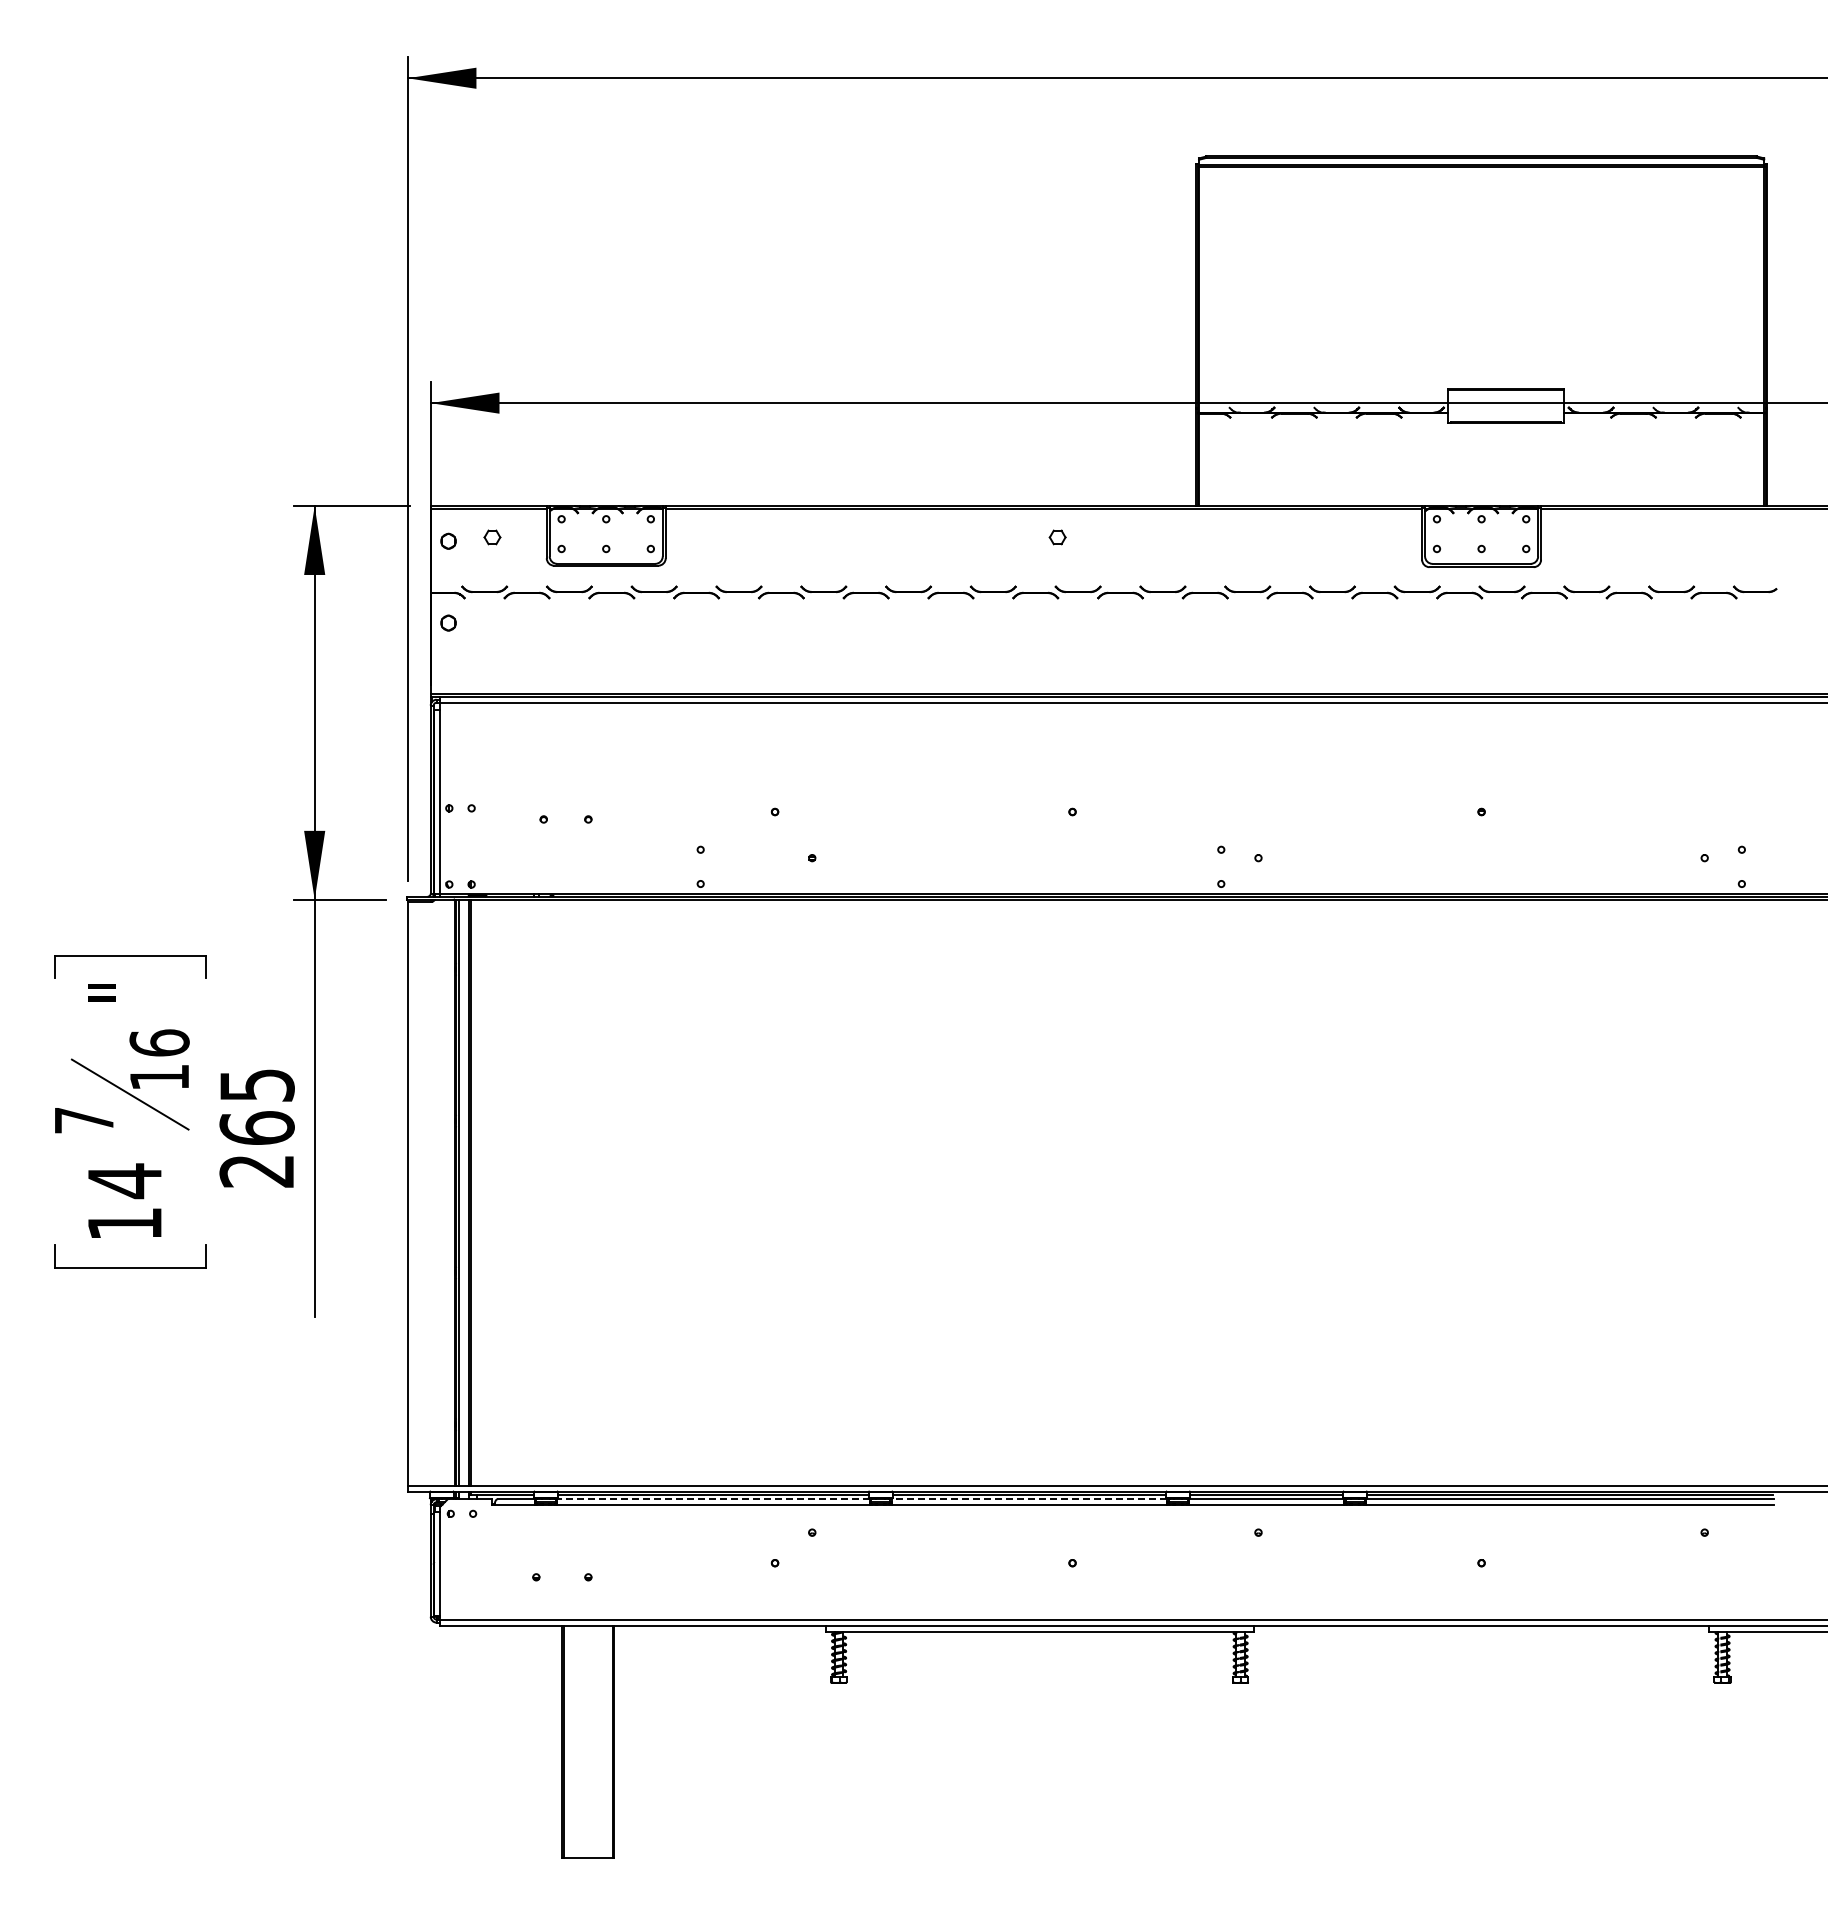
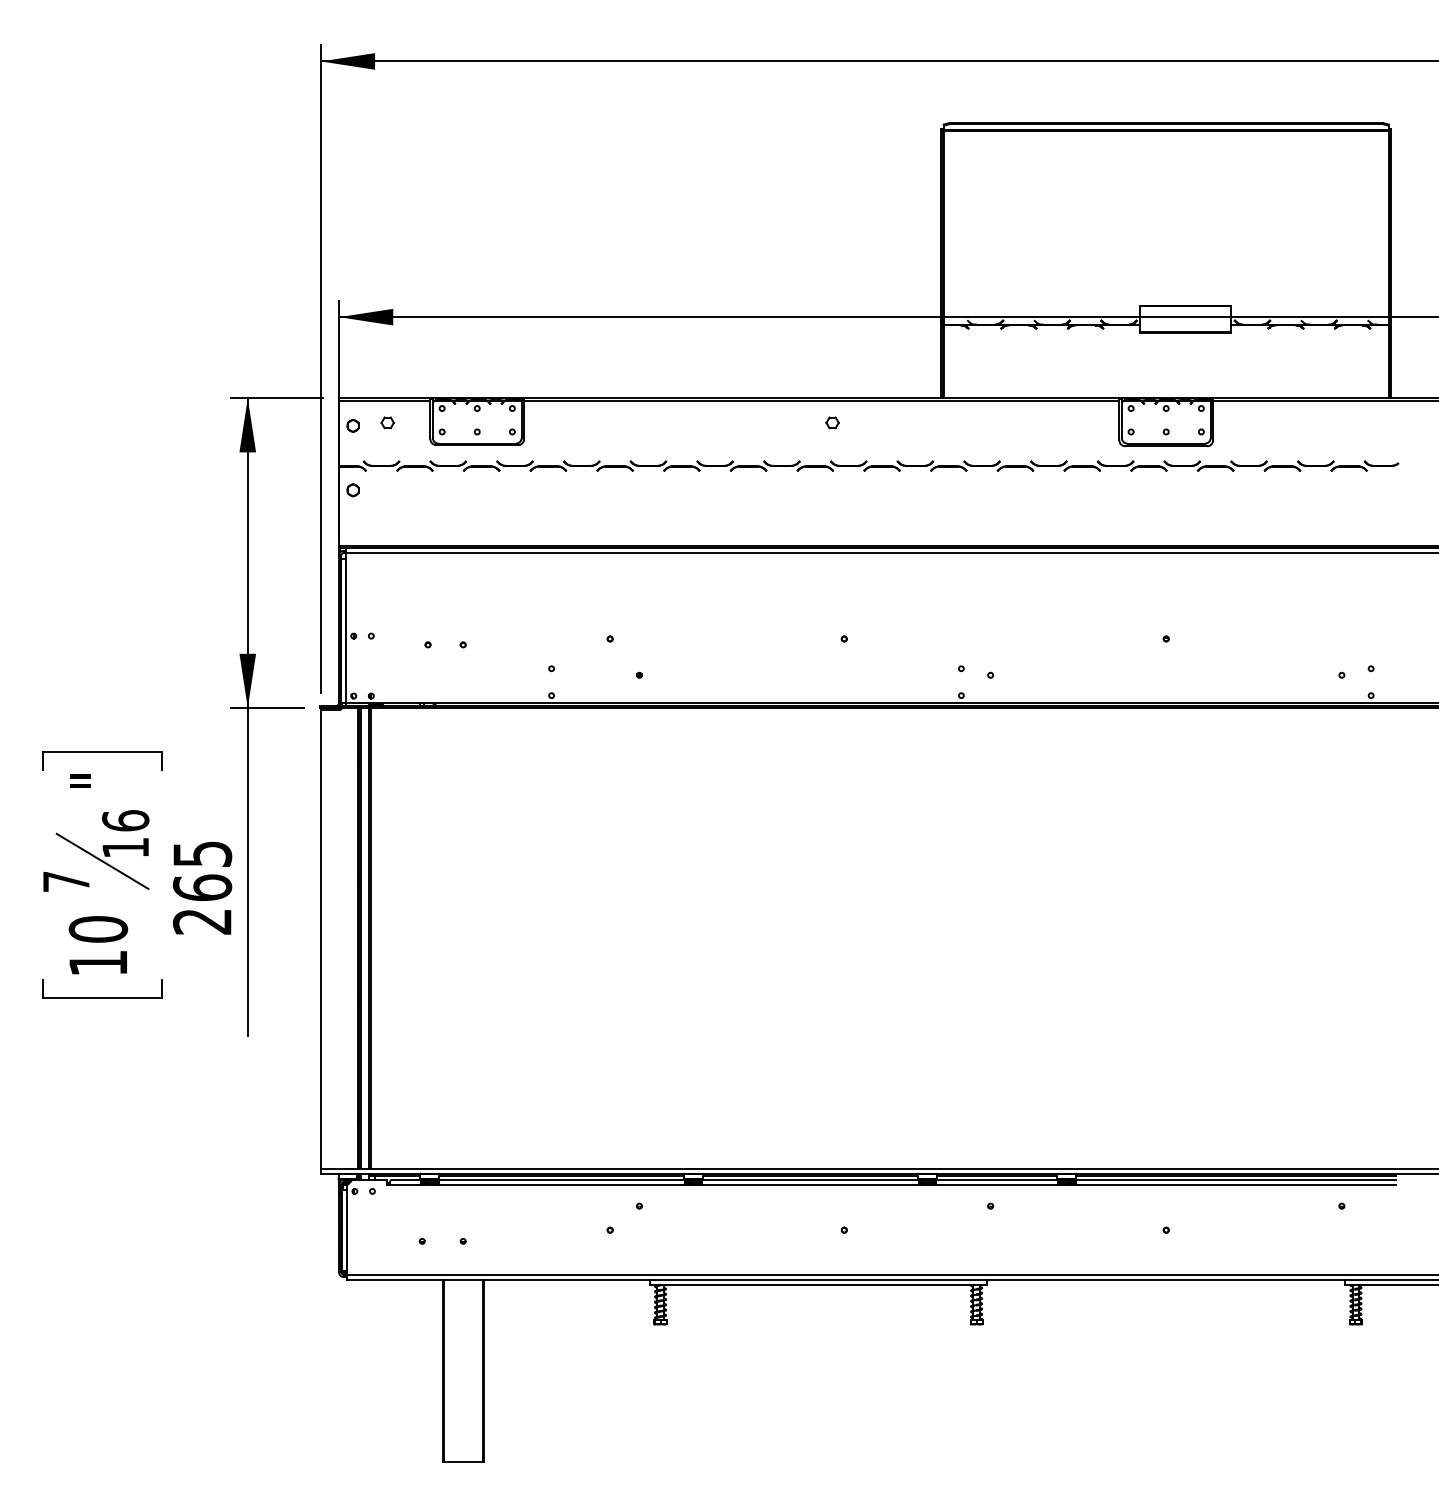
text: (124, 1181) -> (98, 929), 14 -> 10
line: (712, 1499) -> (560, 1180), dashed -> solid
line: (1029, 1499) -> (810, 1180), dashed -> solid

